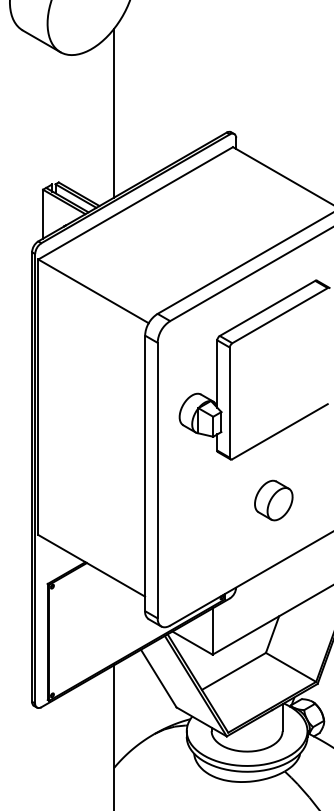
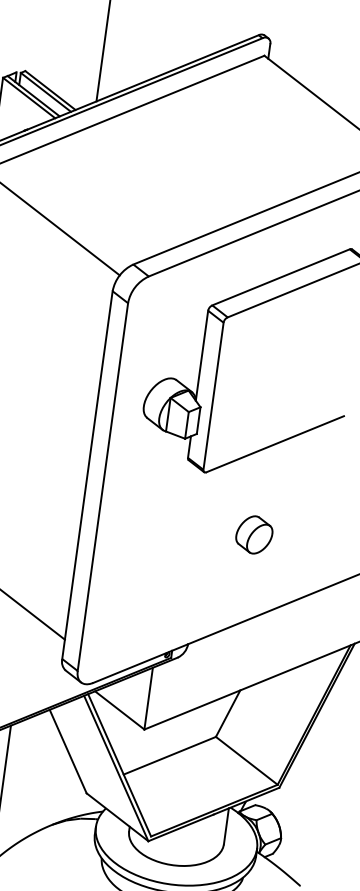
part: (273, 500) -> (253, 534), size x0.7

